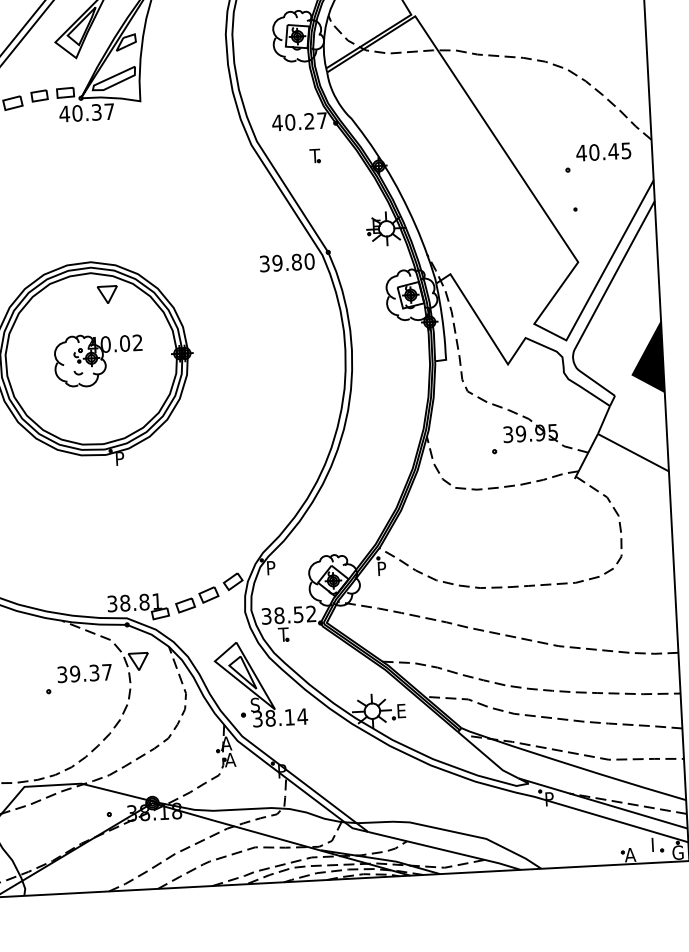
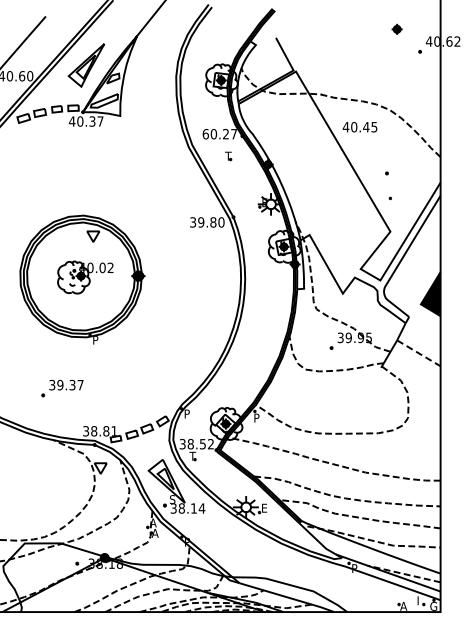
text: (276, 121) -> (205, 133), 40.27 -> 60.27
text: (602, 152) -> (359, 127), moved
line: (634, 452) -> (419, 353), solid -> dashed
part: (78, 679) -> (62, 388), moved

